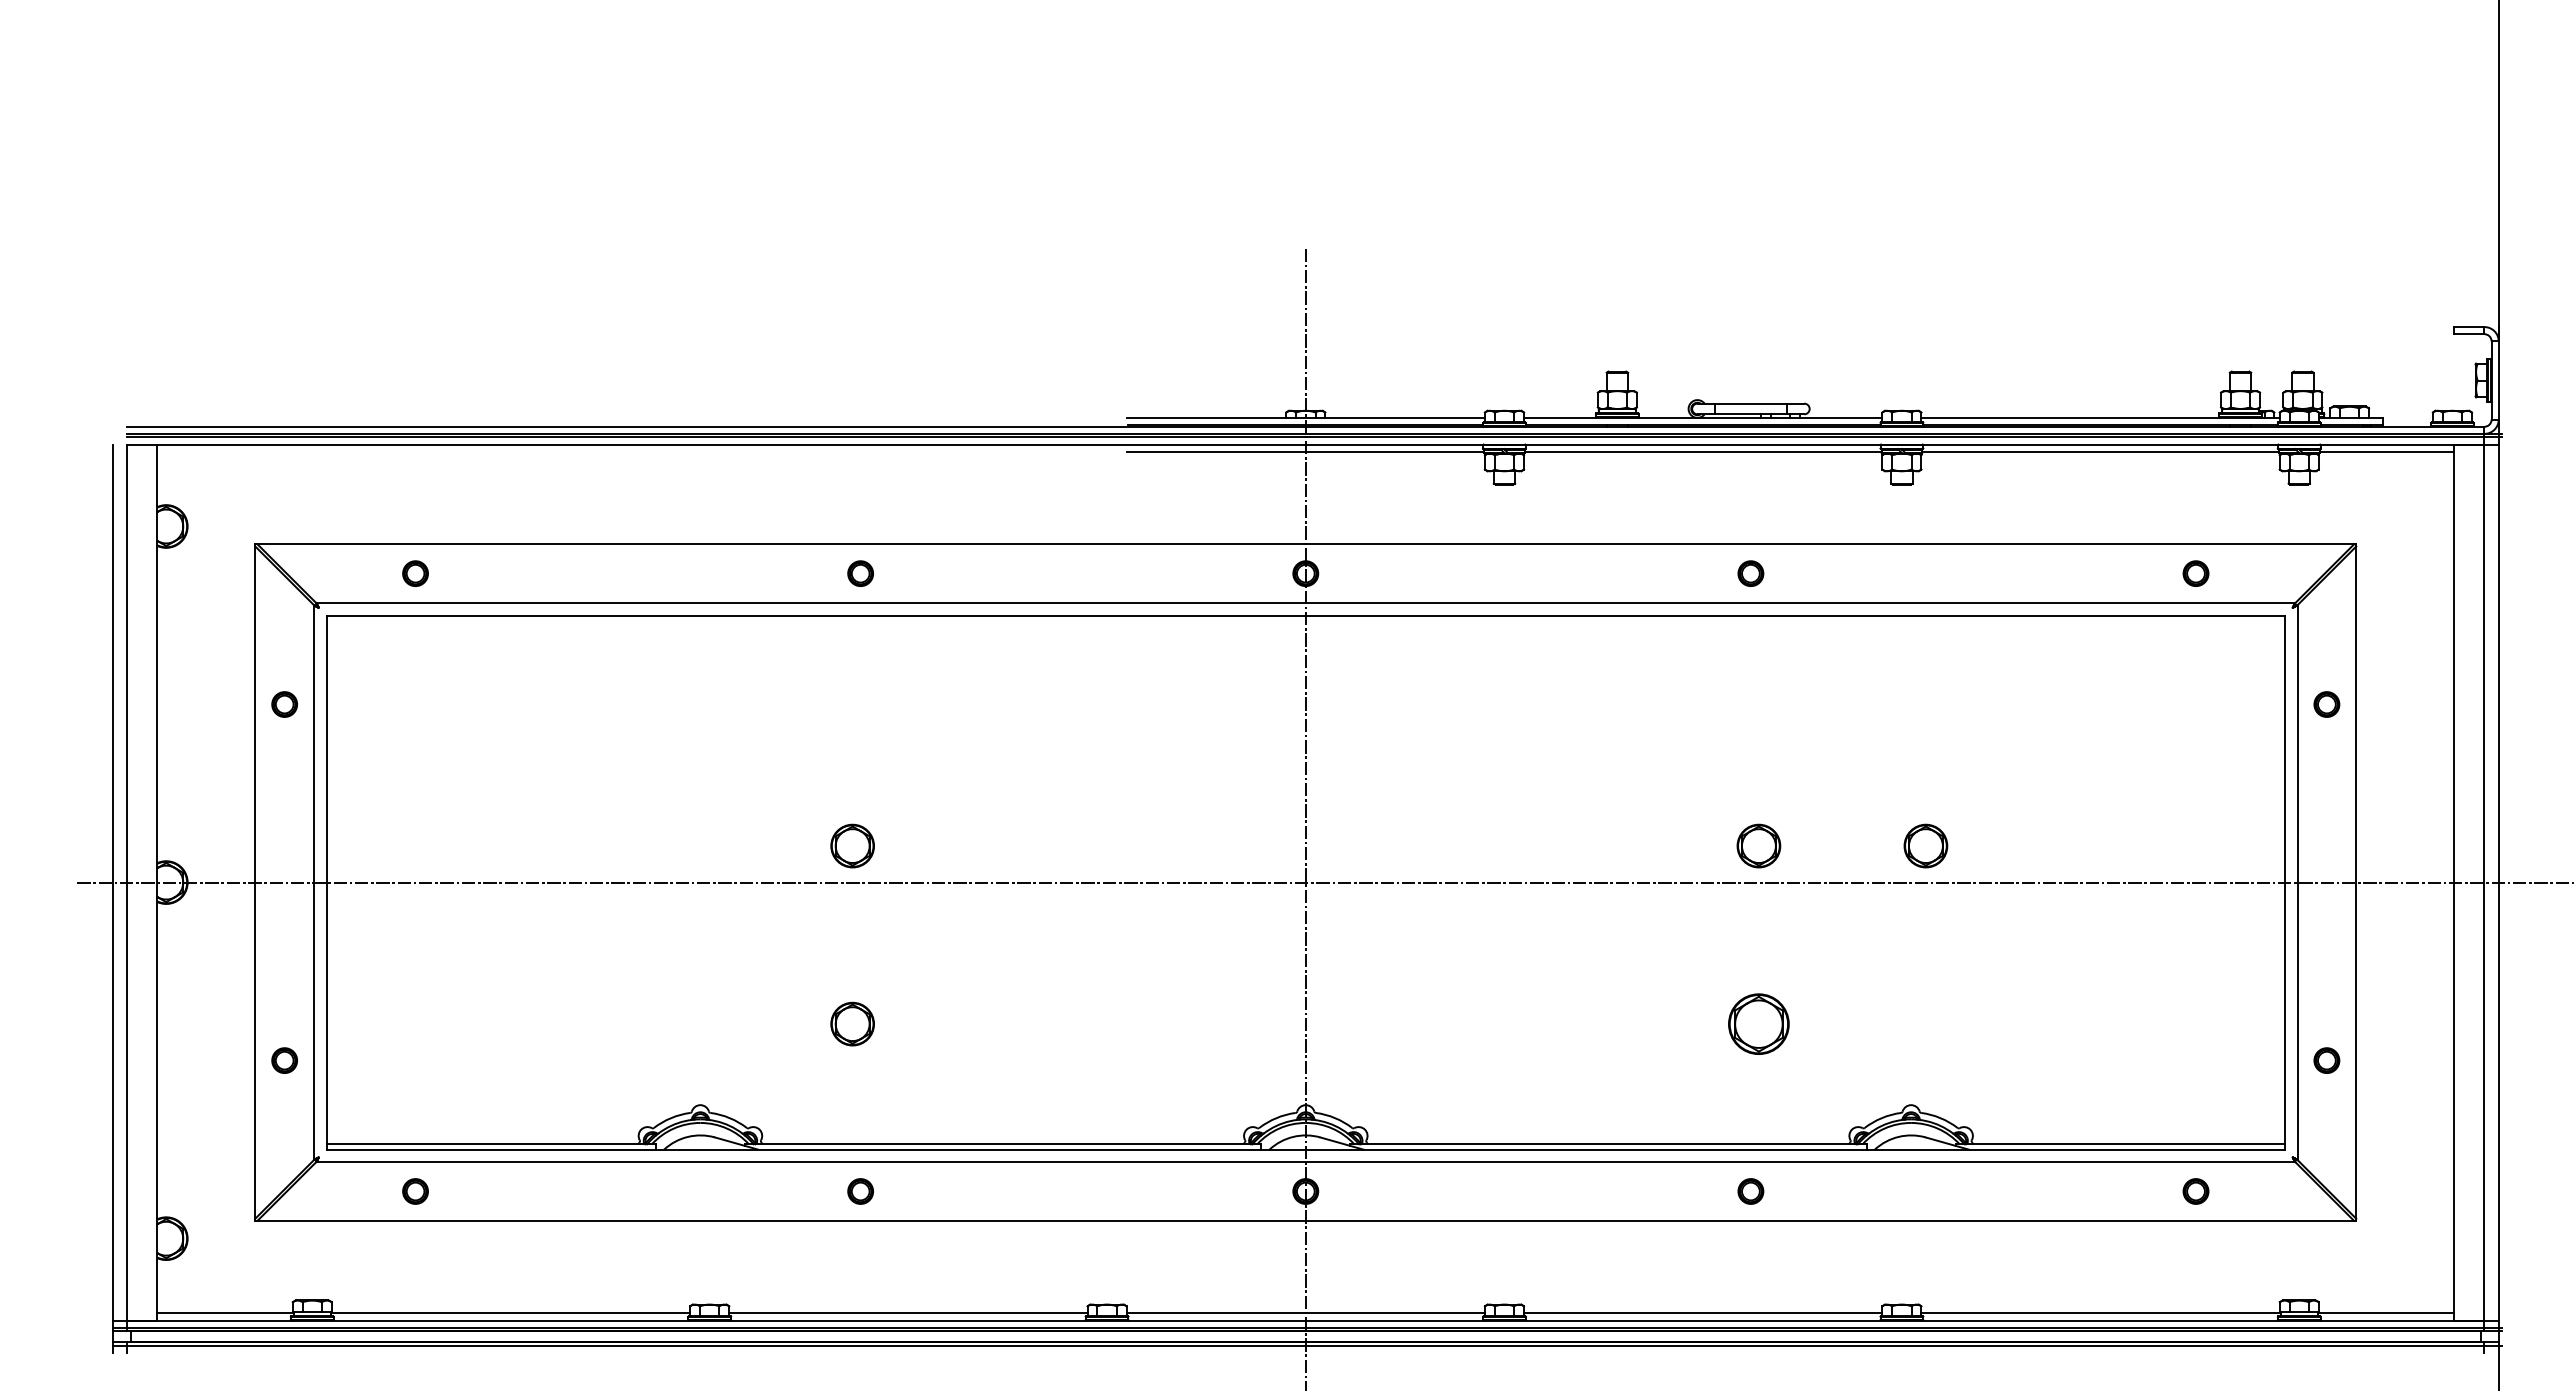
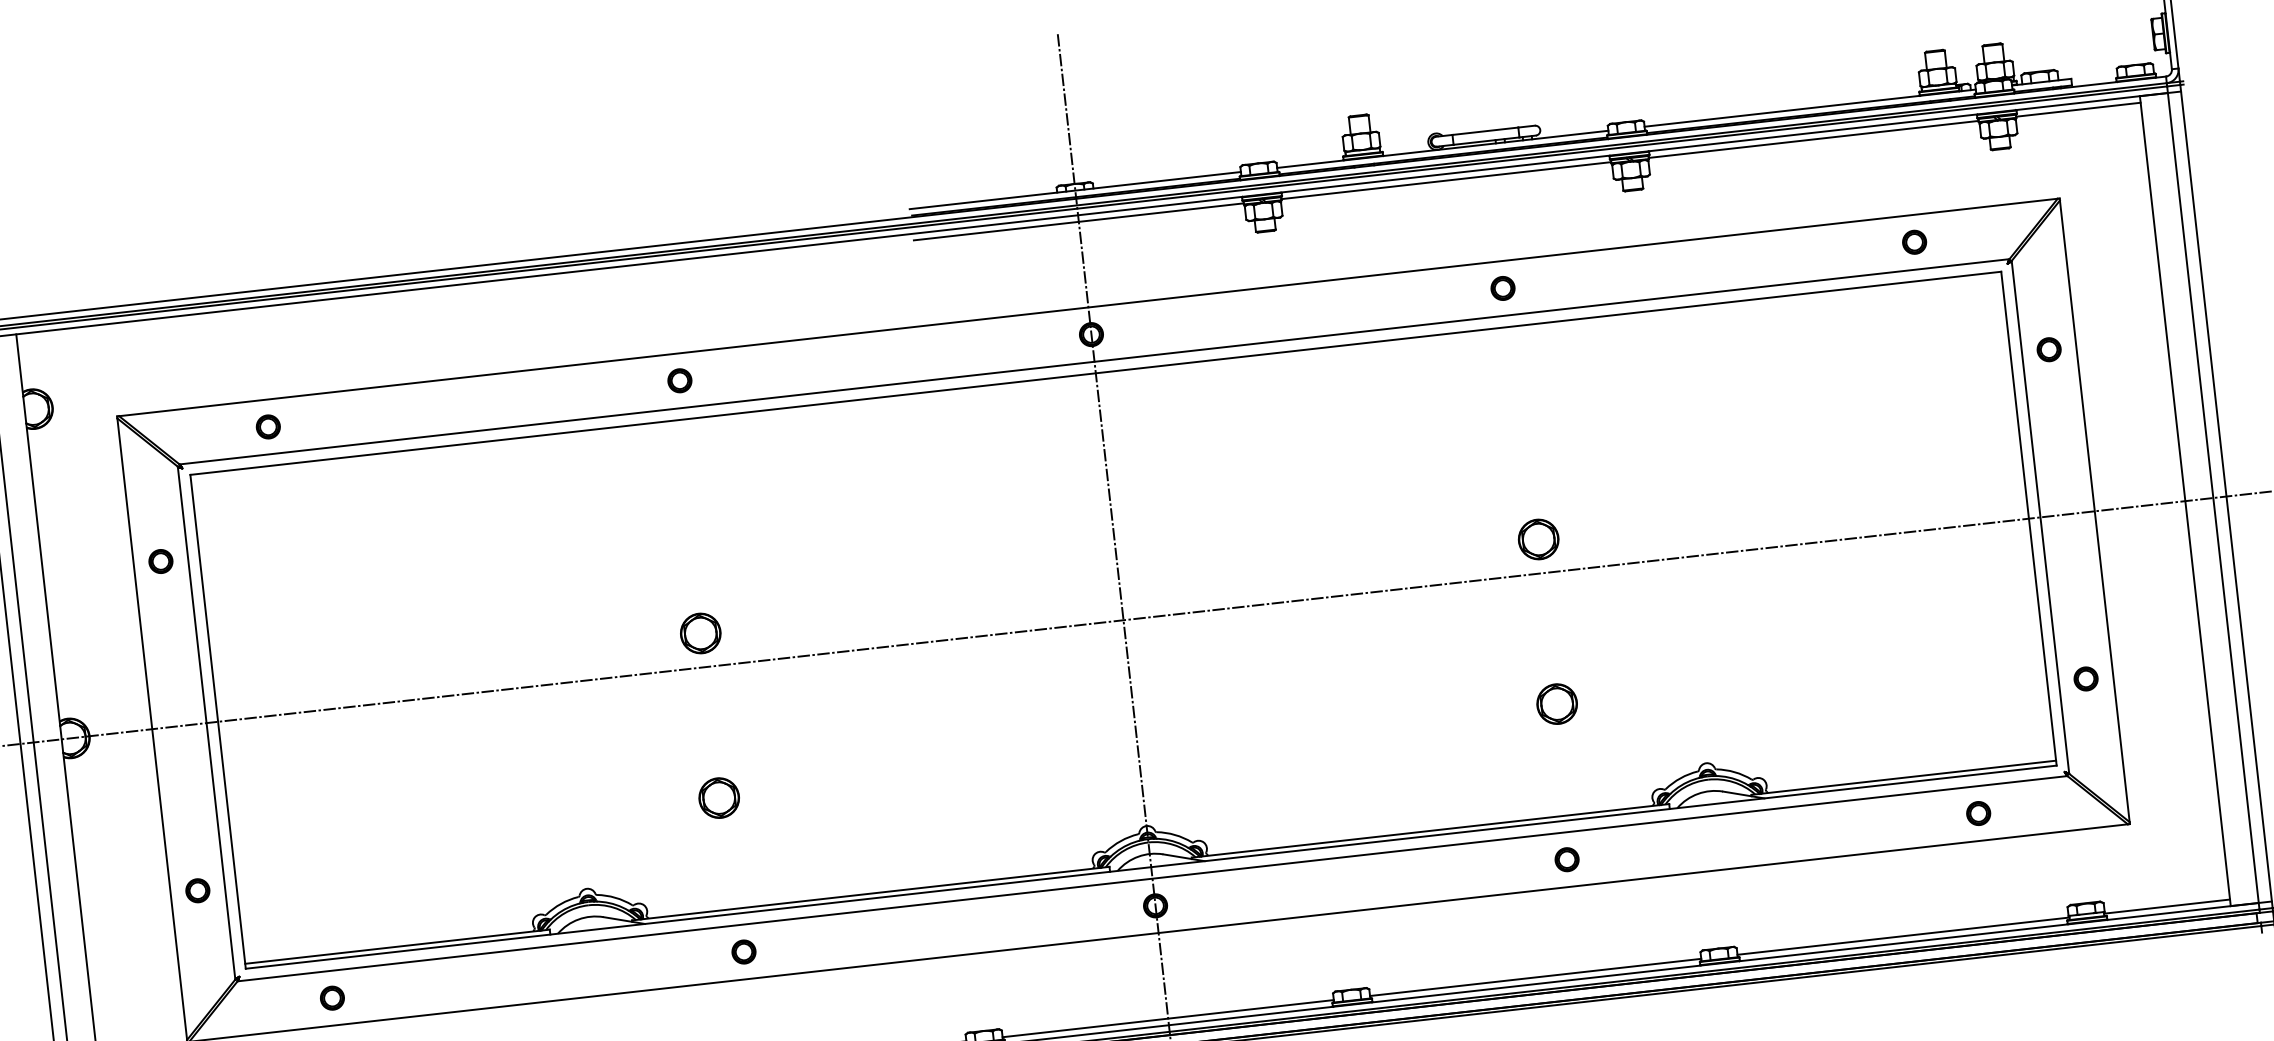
part: (1925, 845) -> (1692, 521), removed
part: (1758, 1023) -> (1556, 703), size x0.71

